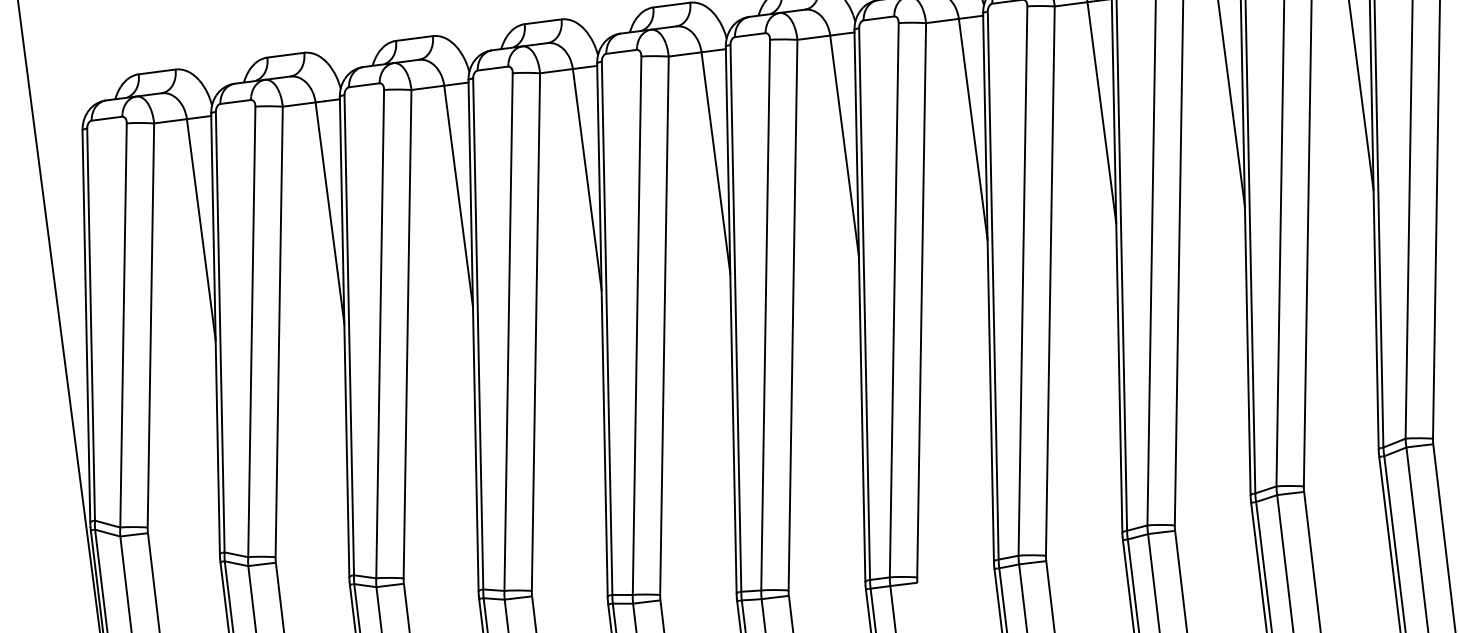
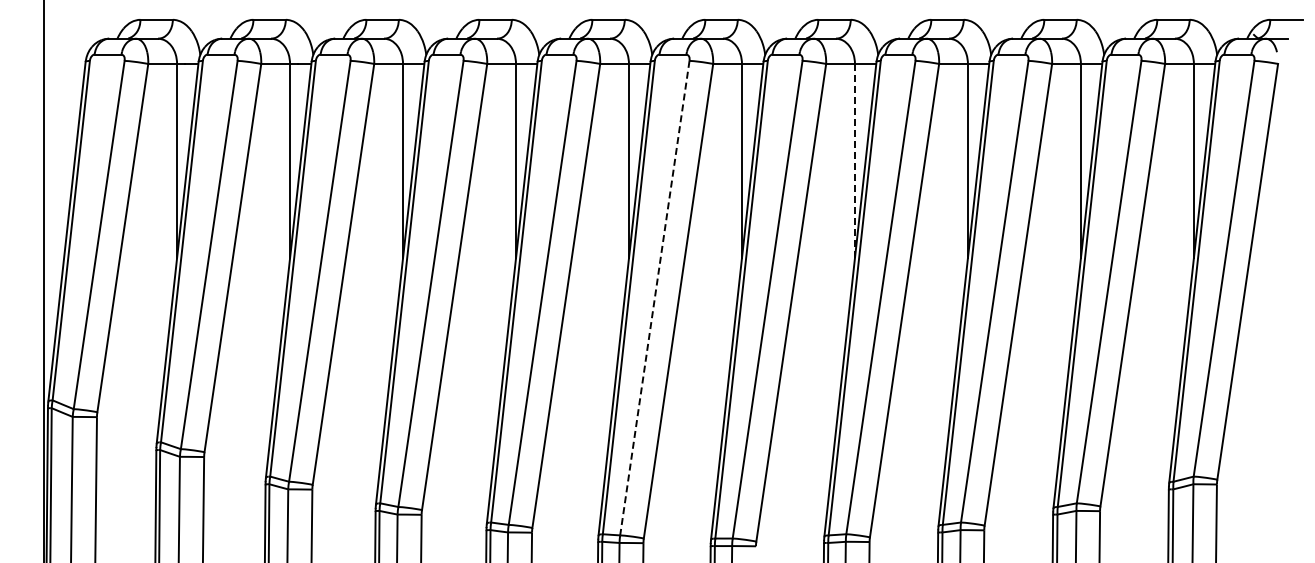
line: (972, 128) -> (854, 160), solid -> dashed
line: (765, 315) -> (654, 298), solid -> dashed

